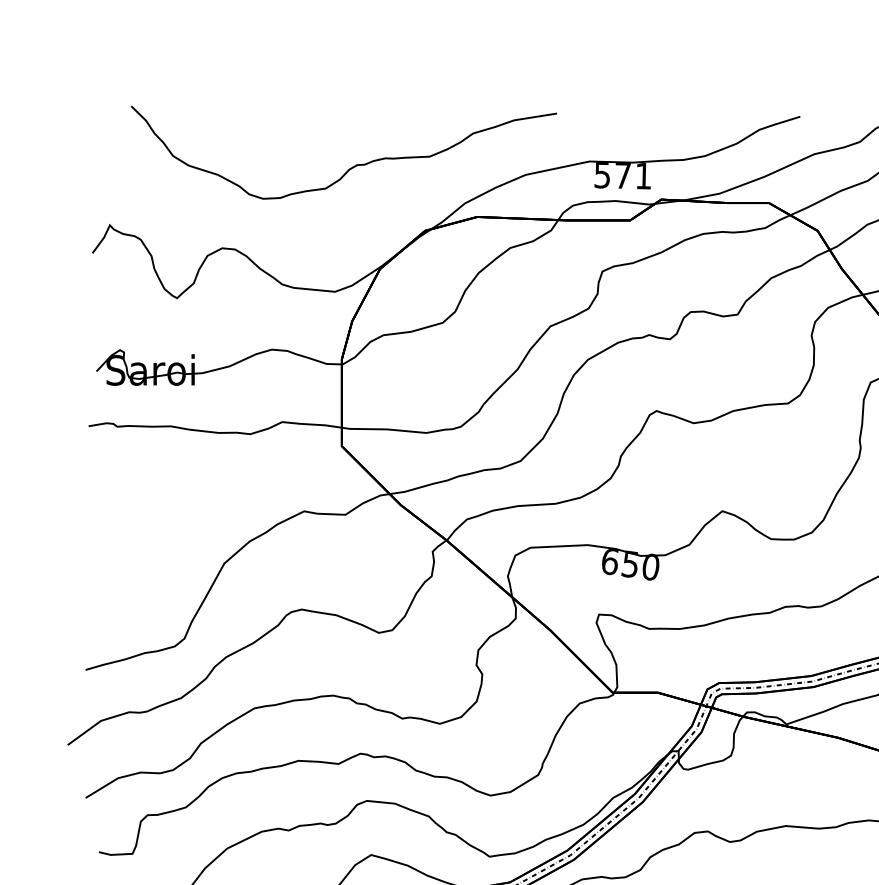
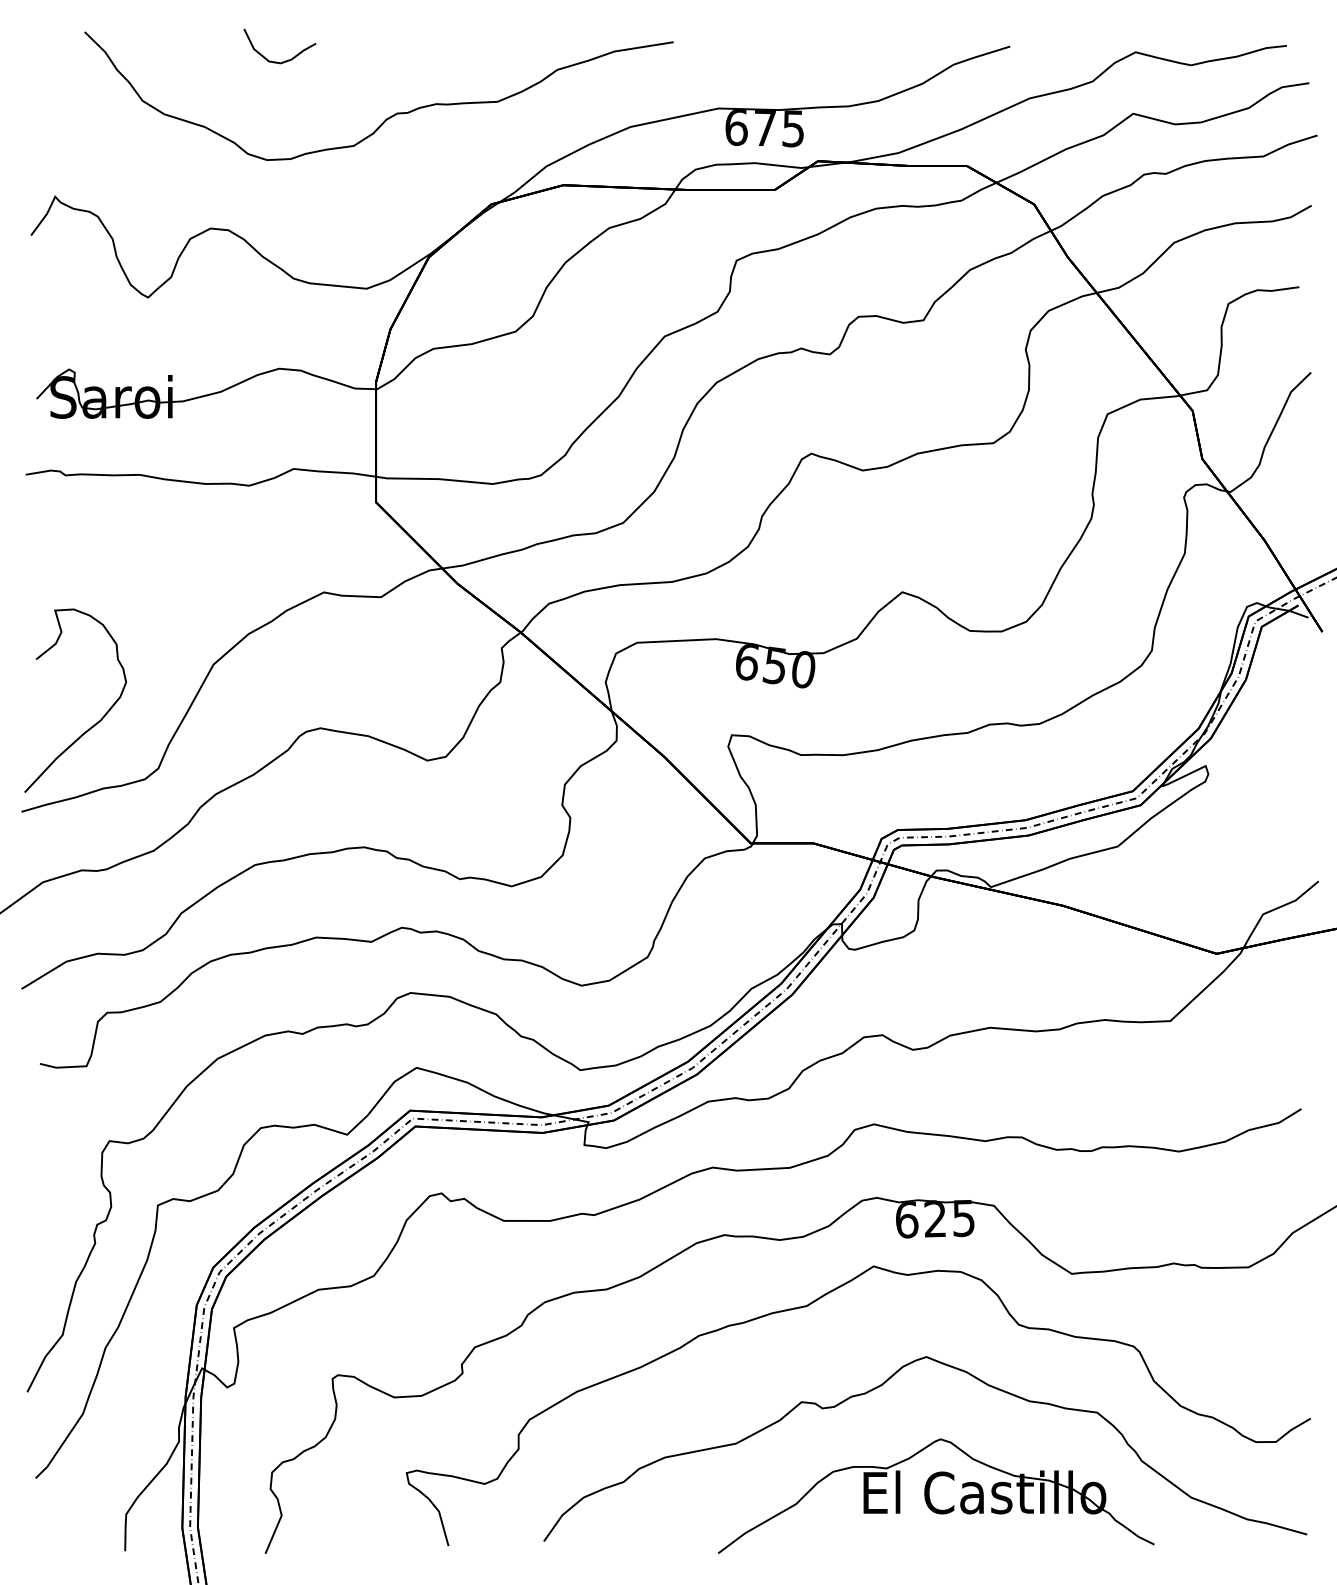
curve: (270, 127) -> (277, 61), added
text: (622, 175) -> (764, 128), 571 -> 675
curve: (136, 607) -> (92, 725), added

